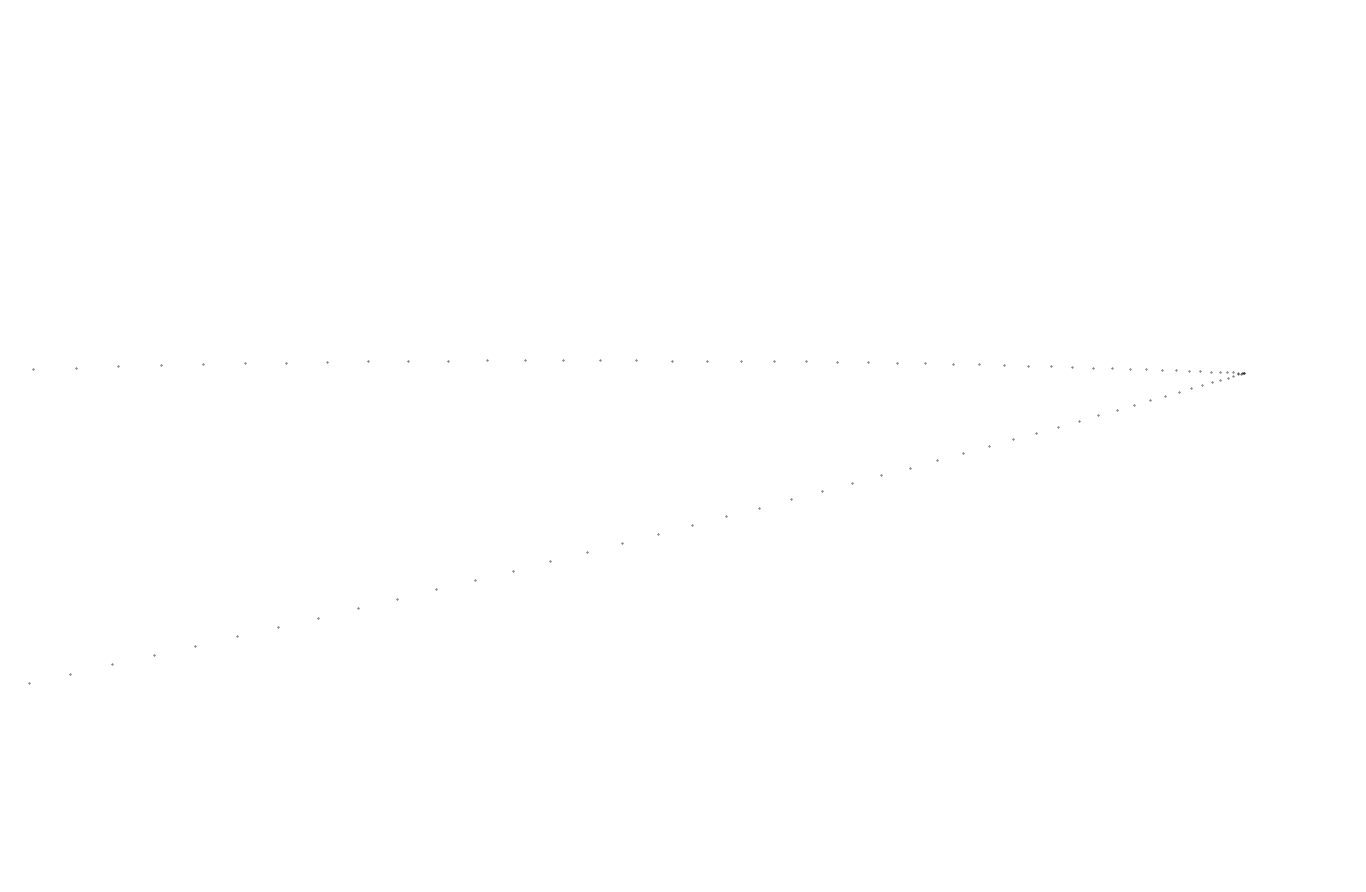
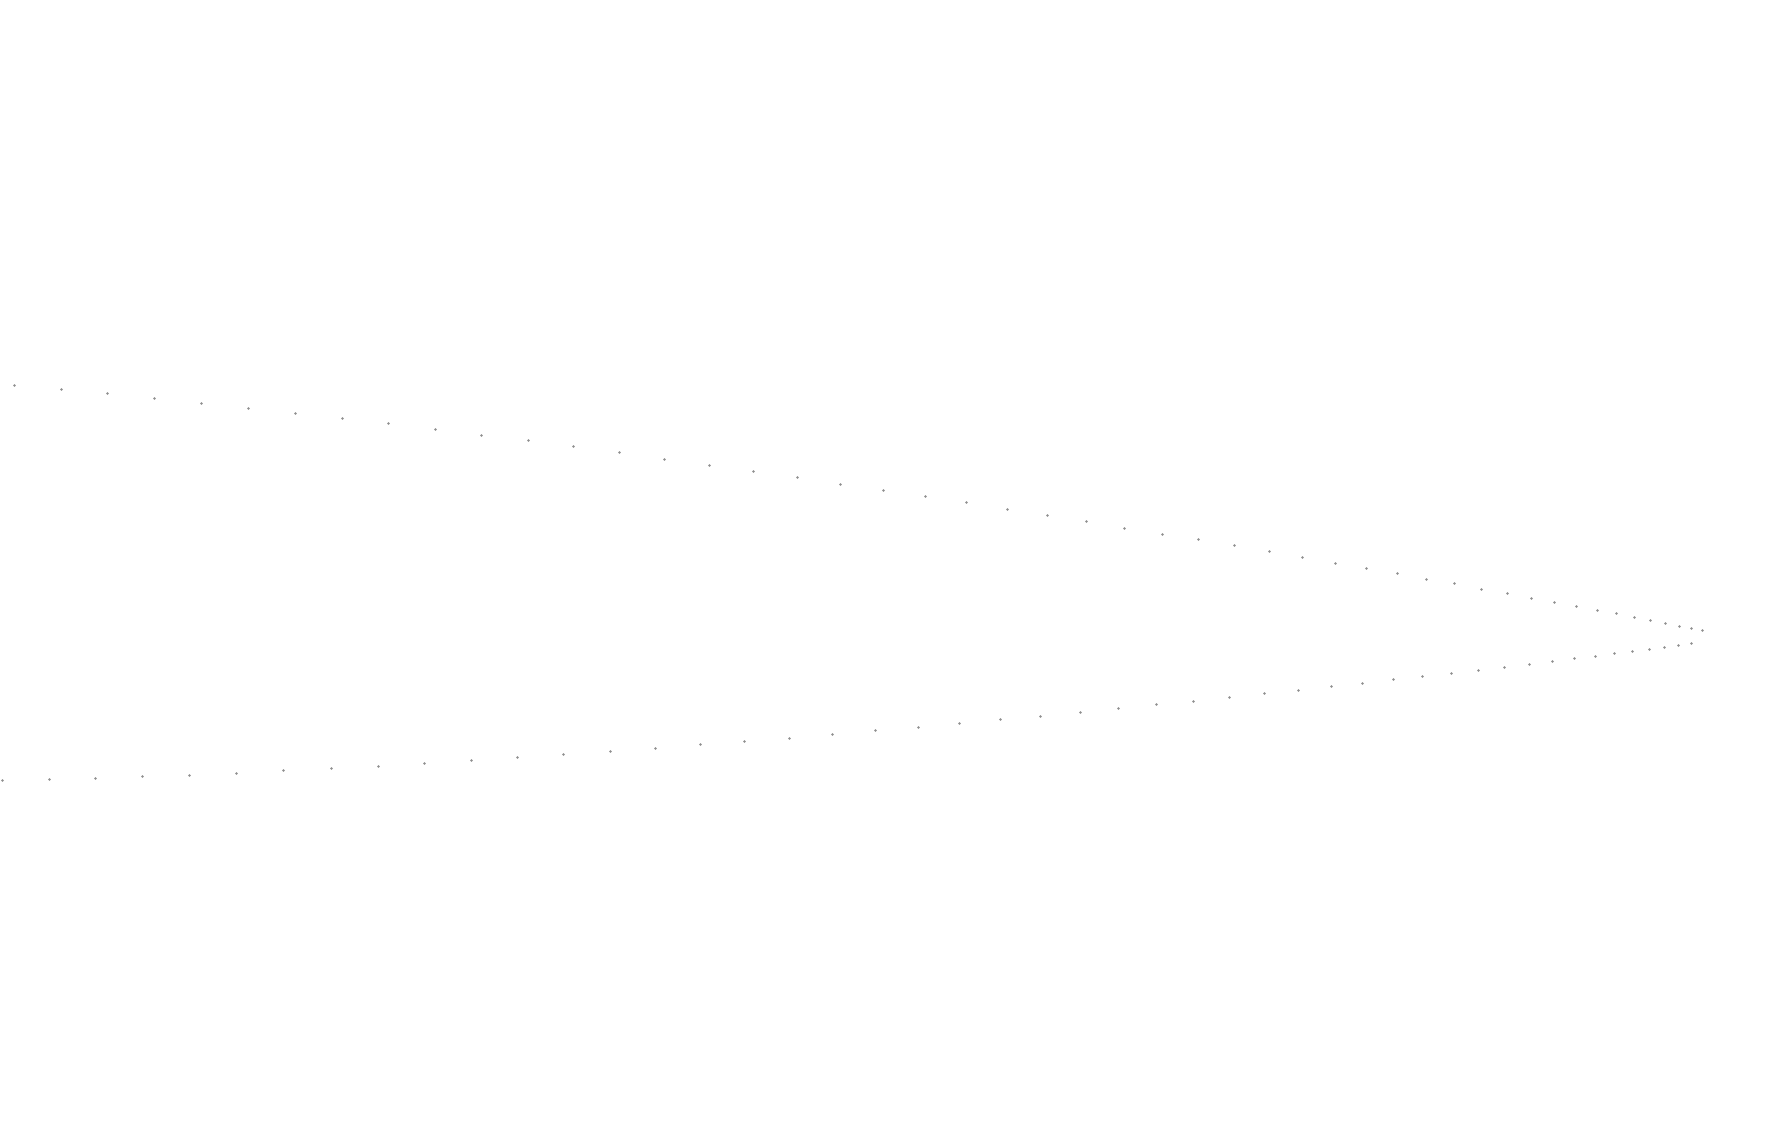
part: (1228, 375) -> (1720, 637), removed

